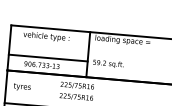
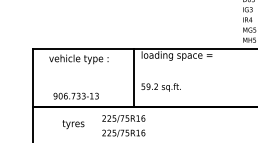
line: (48, 58) -> (83, 86), removed
text: (22, 87) -> (73, 124), moved

